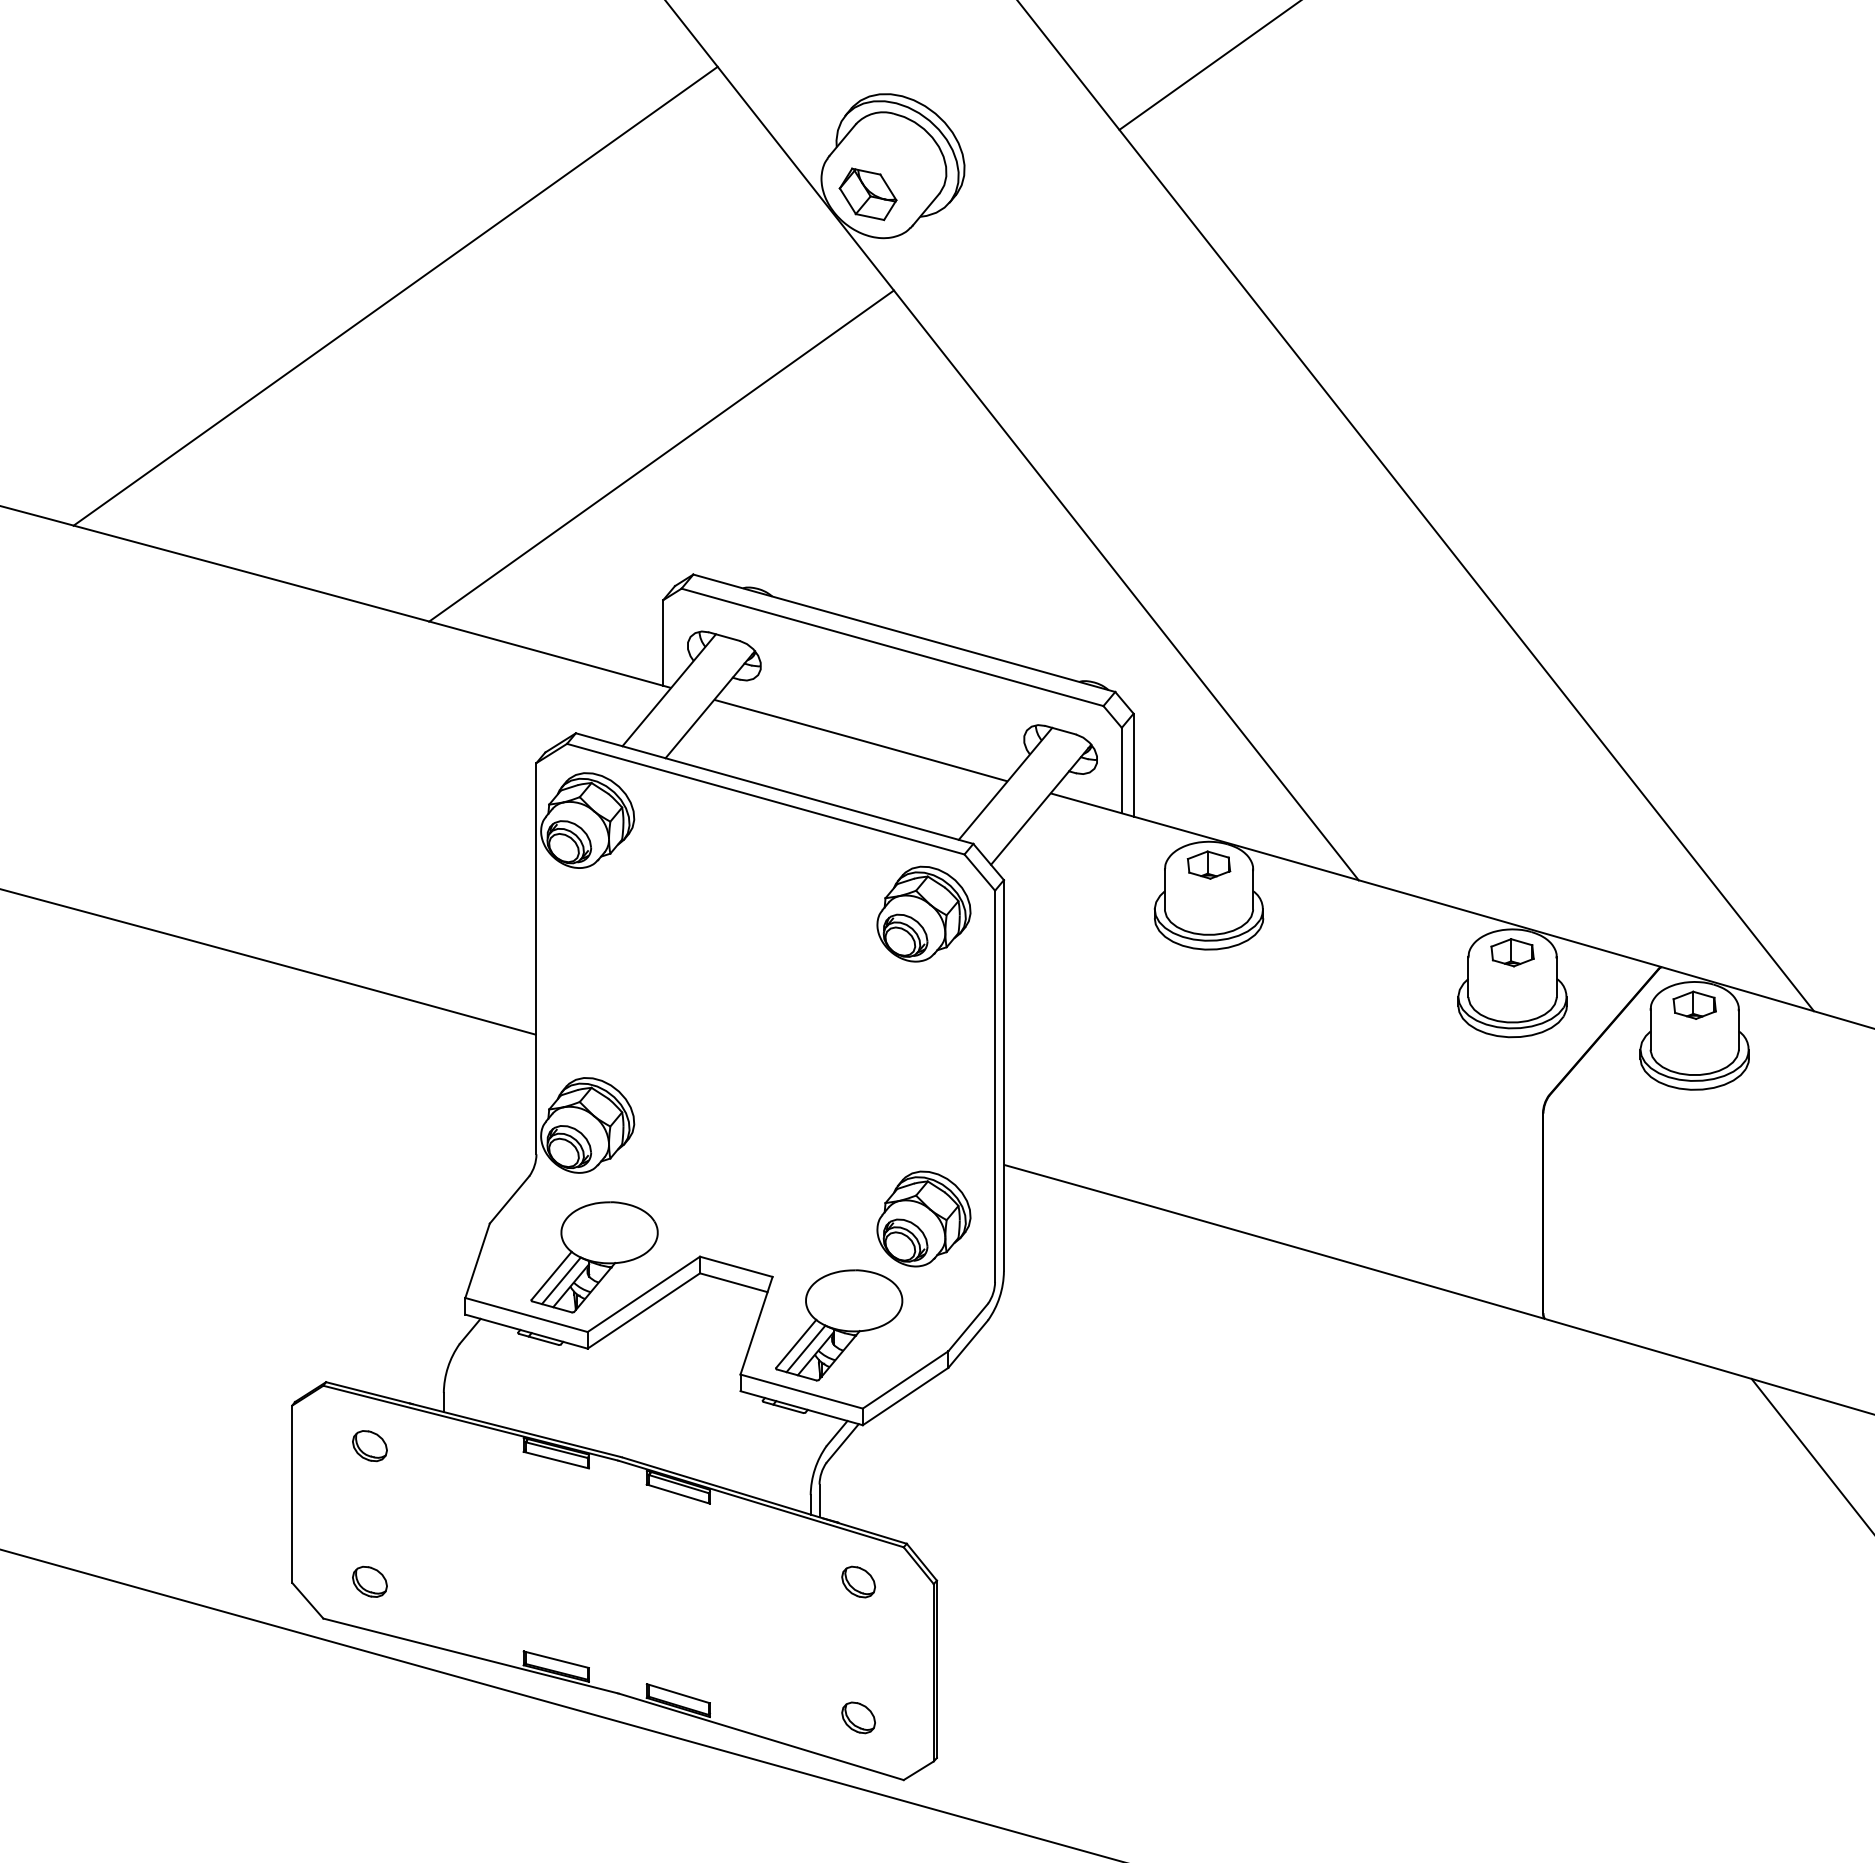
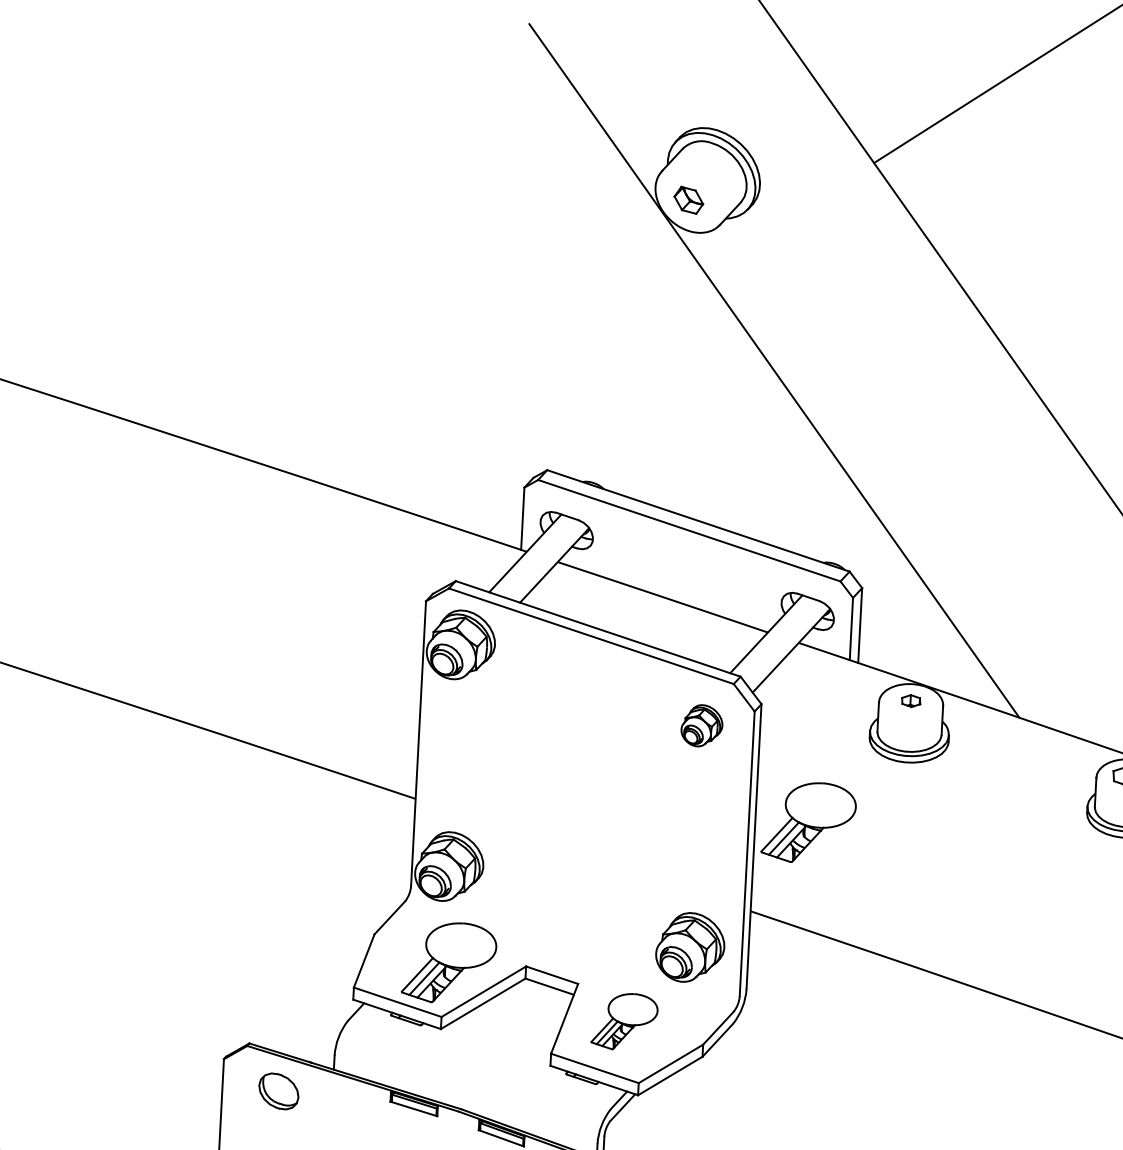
part: (867, 194) -> (688, 200), size x0.7
line: (395, 295) -> (341, 255), removed
line: (661, 455) -> (528, 382), removed
part: (1208, 864) -> (910, 700), size x0.6
part: (923, 913) -> (701, 725), size x0.6
part: (1077, 1039) -> (808, 822), added
part: (839, 1325) -> (624, 1021), size x0.7
part: (369, 1446) -> (278, 1091), size x1.6

